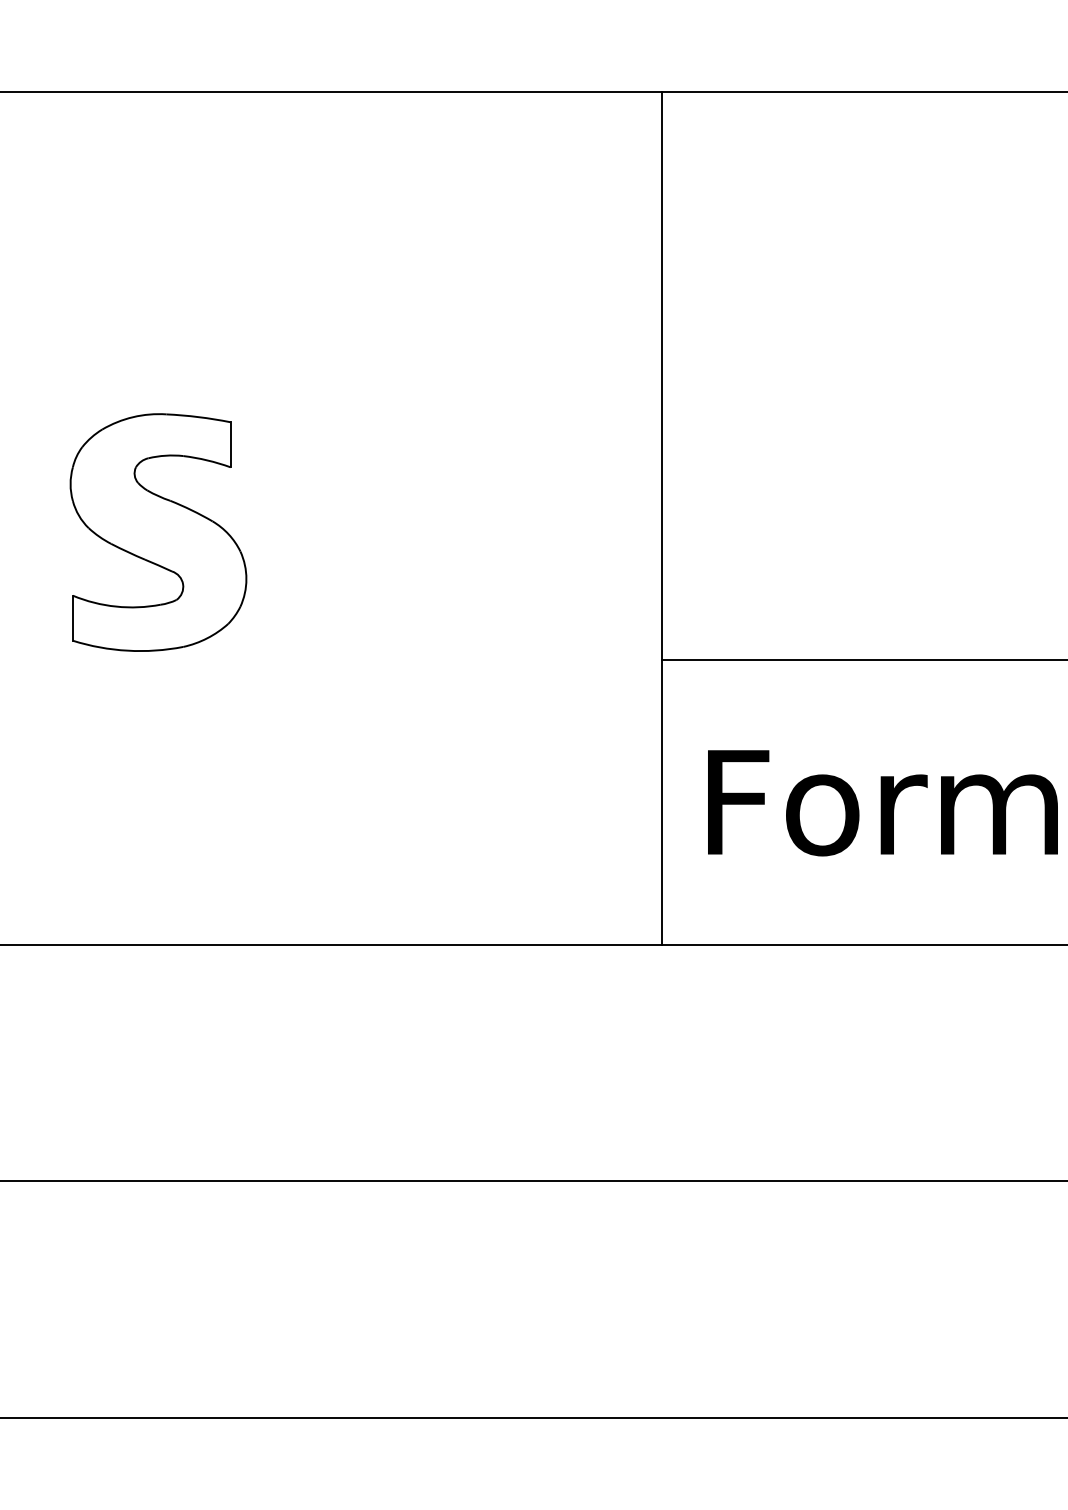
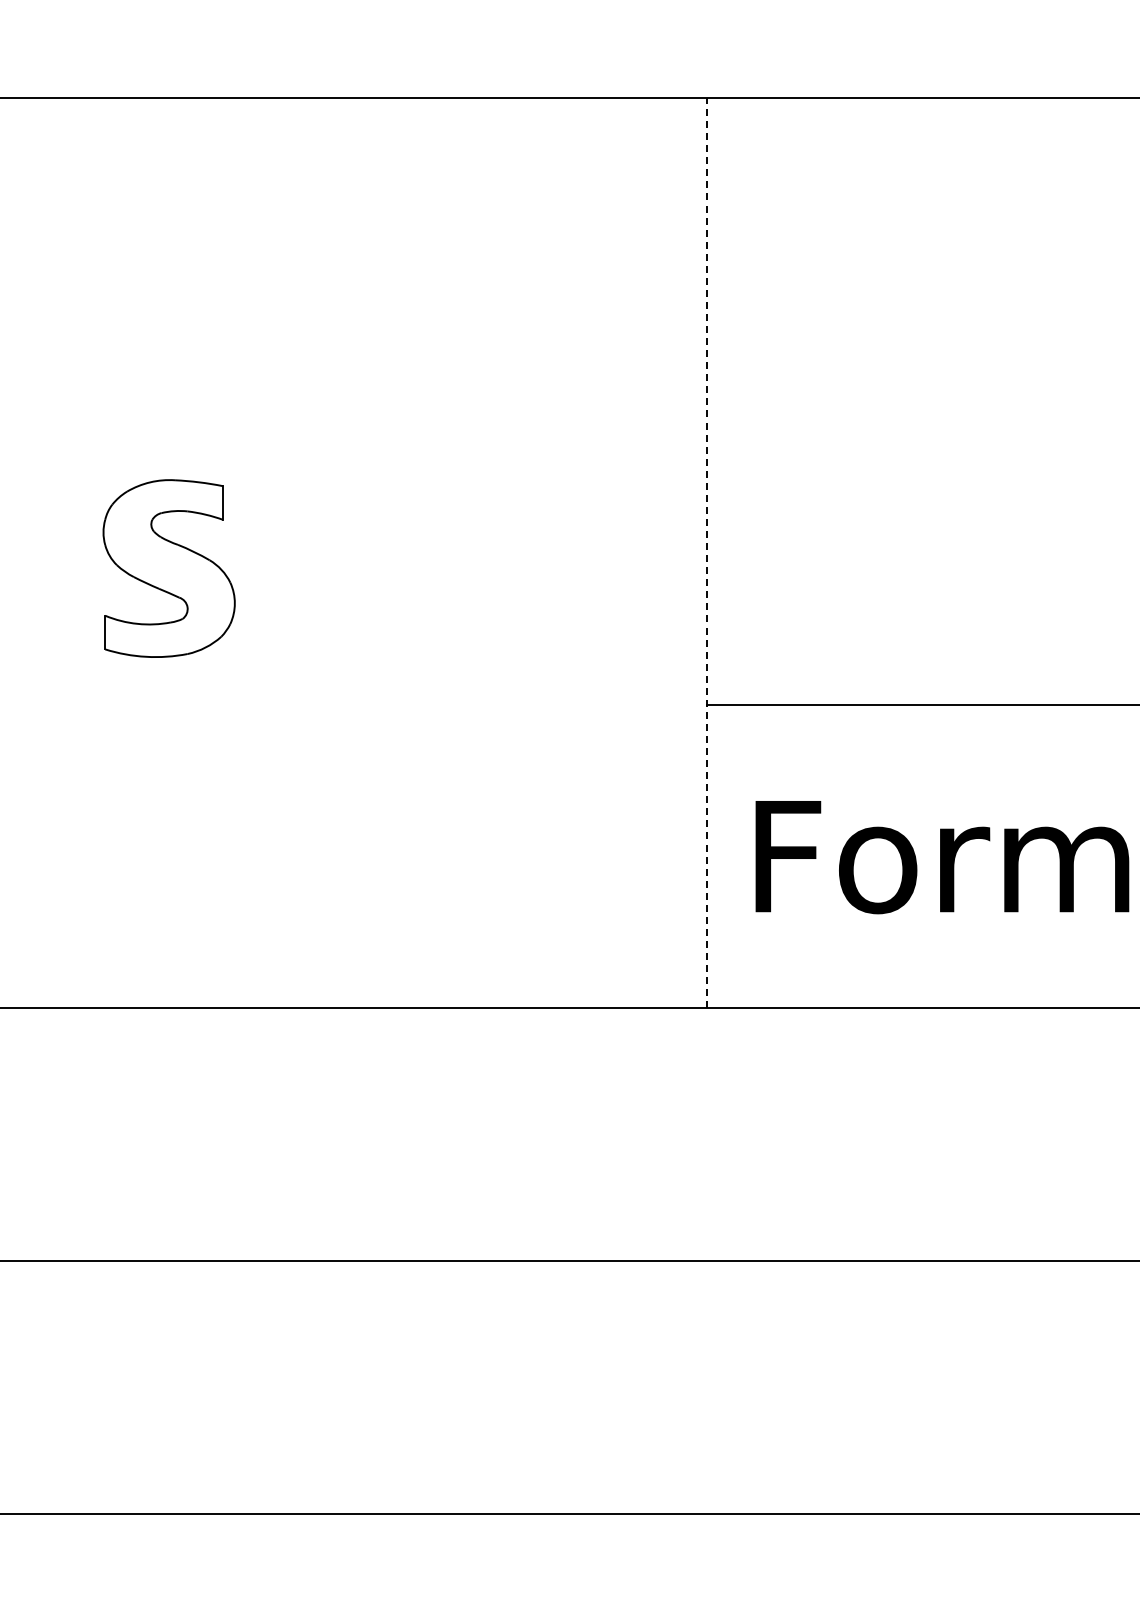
line: (661, 517) -> (706, 552), solid -> dashed
part: (157, 532) -> (168, 568), size x0.7

